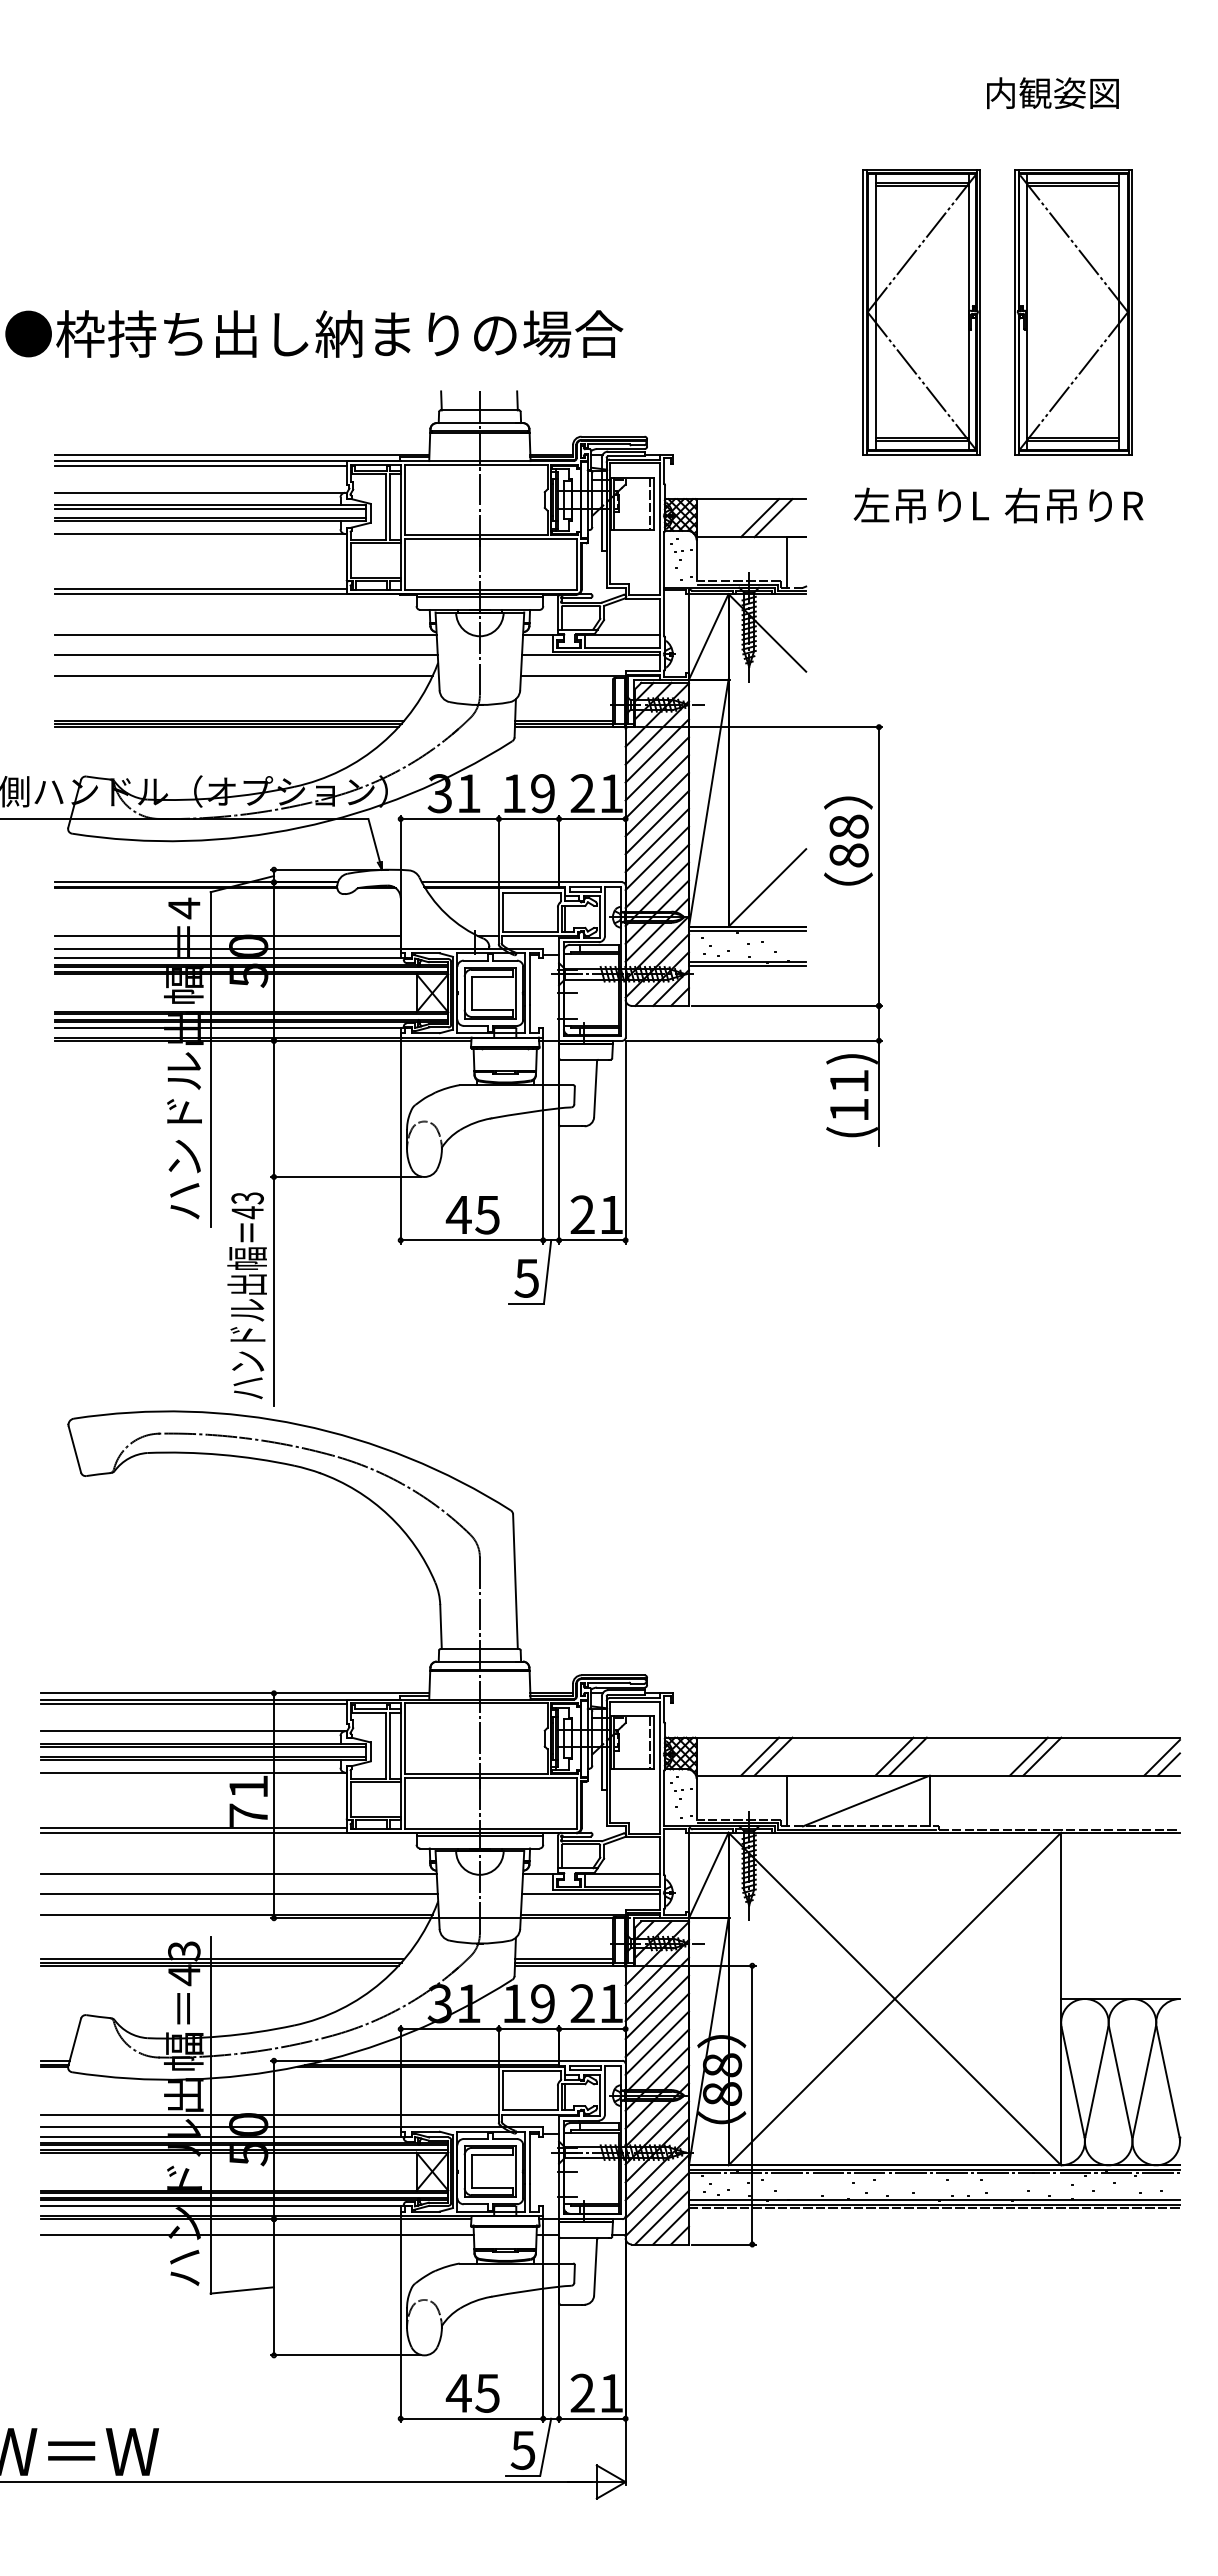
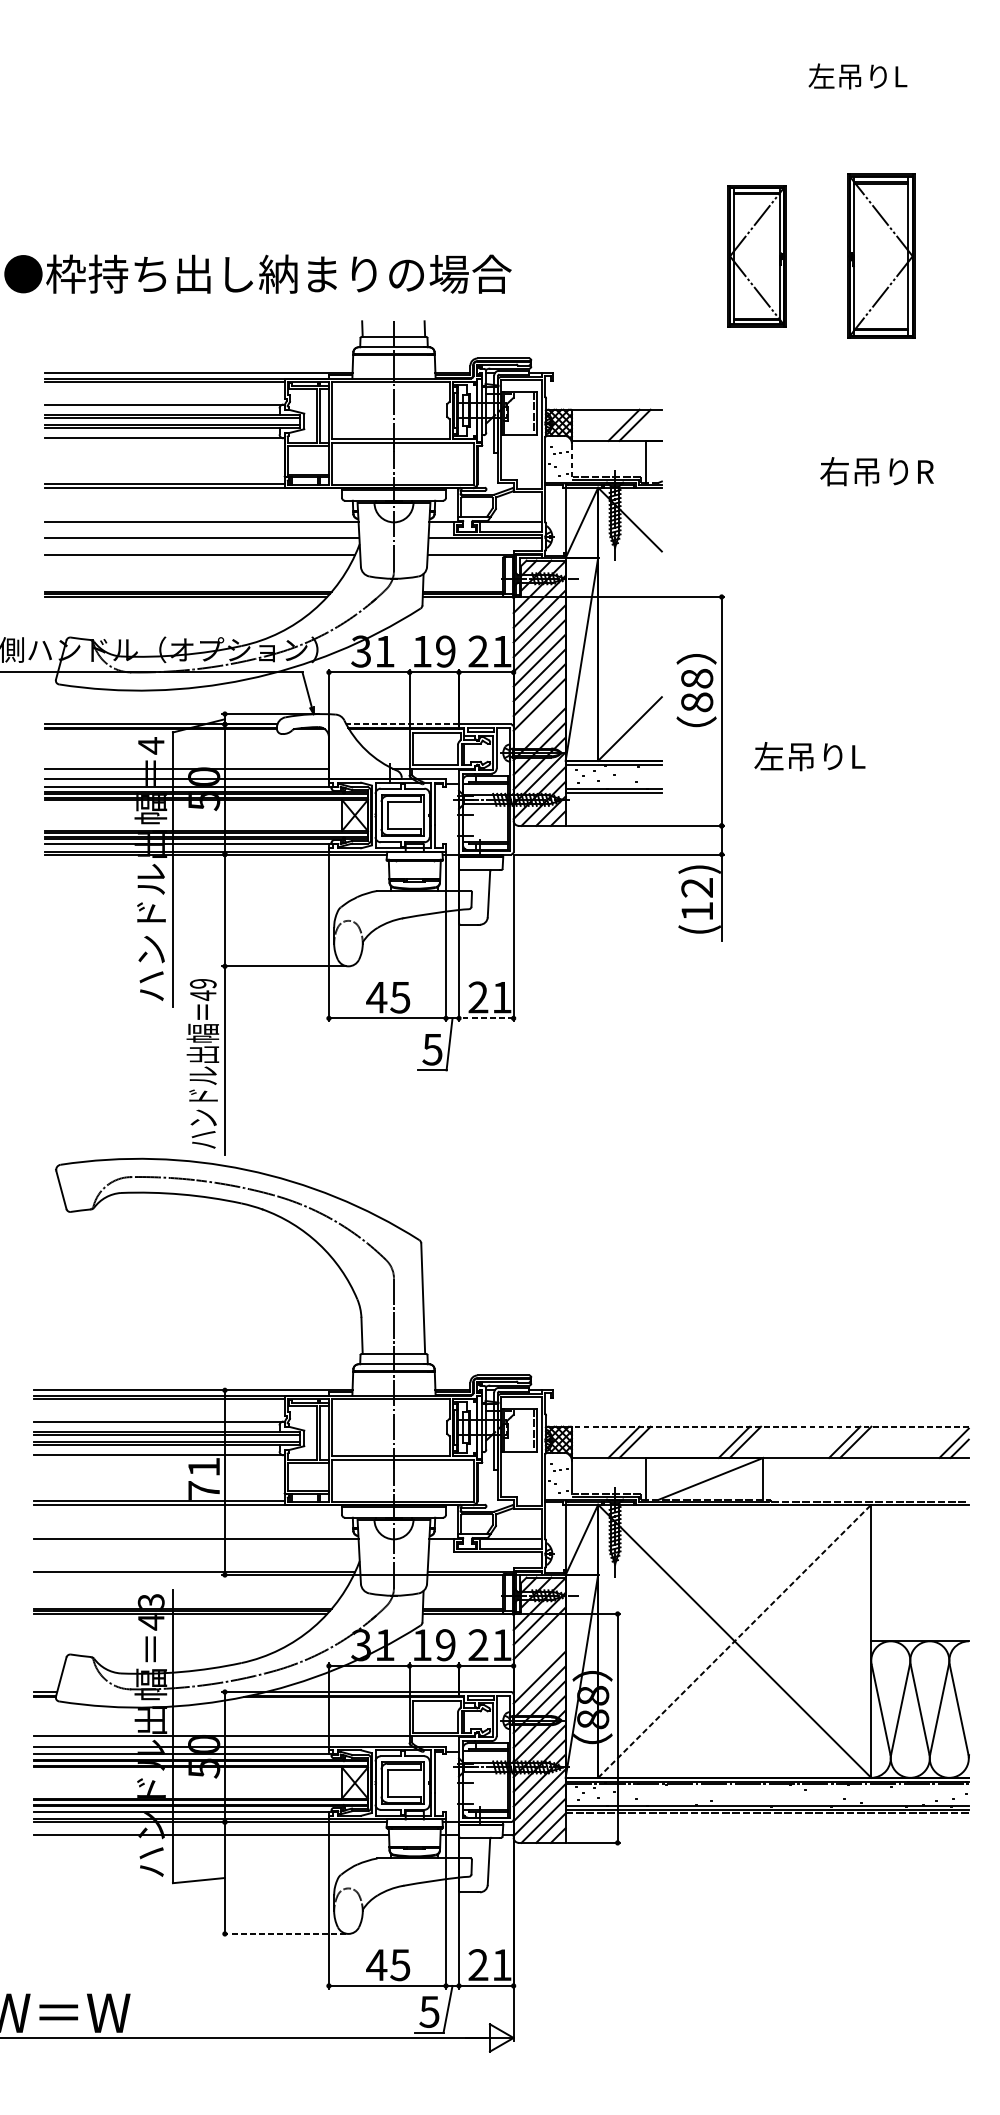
text: (1051, 93) -> (863, 76), 内観姿図 -> 左吊りL
part: (921, 312) -> (756, 256), size x0.6
part: (1073, 312) -> (881, 256), size x0.7
text: (920, 505) -> (809, 756), moved
text: (1073, 505) -> (876, 471), moved
line: (696, 560) -> (571, 460), solid -> dashed
line: (656, 876) -> (539, 719), removed
line: (490, 882) -> (402, 724), solid -> dashed
text: (848, 1081) -> (696, 887), (11) -> (12)
text: (247, 1198) -> (203, 984), 43 -> 49
line: (591, 1240) -> (485, 1018), solid -> dashed
line: (938, 1737) -> (770, 1426), solid -> dashed
line: (239, 1893) -> (196, 1554), removed
line: (591, 1893) -> (485, 1554), removed
line: (895, 1998) -> (735, 1640), solid -> dashed
line: (656, 2007) -> (539, 1648), removed
line: (656, 2025) -> (539, 1663), removed
line: (345, 2355) -> (283, 1934), solid -> dashed

